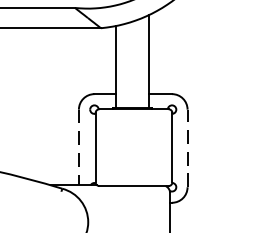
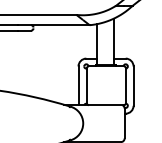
line: (78, 149) -> (78, 86), dashed -> solid
line: (187, 149) -> (133, 86), dashed -> solid

